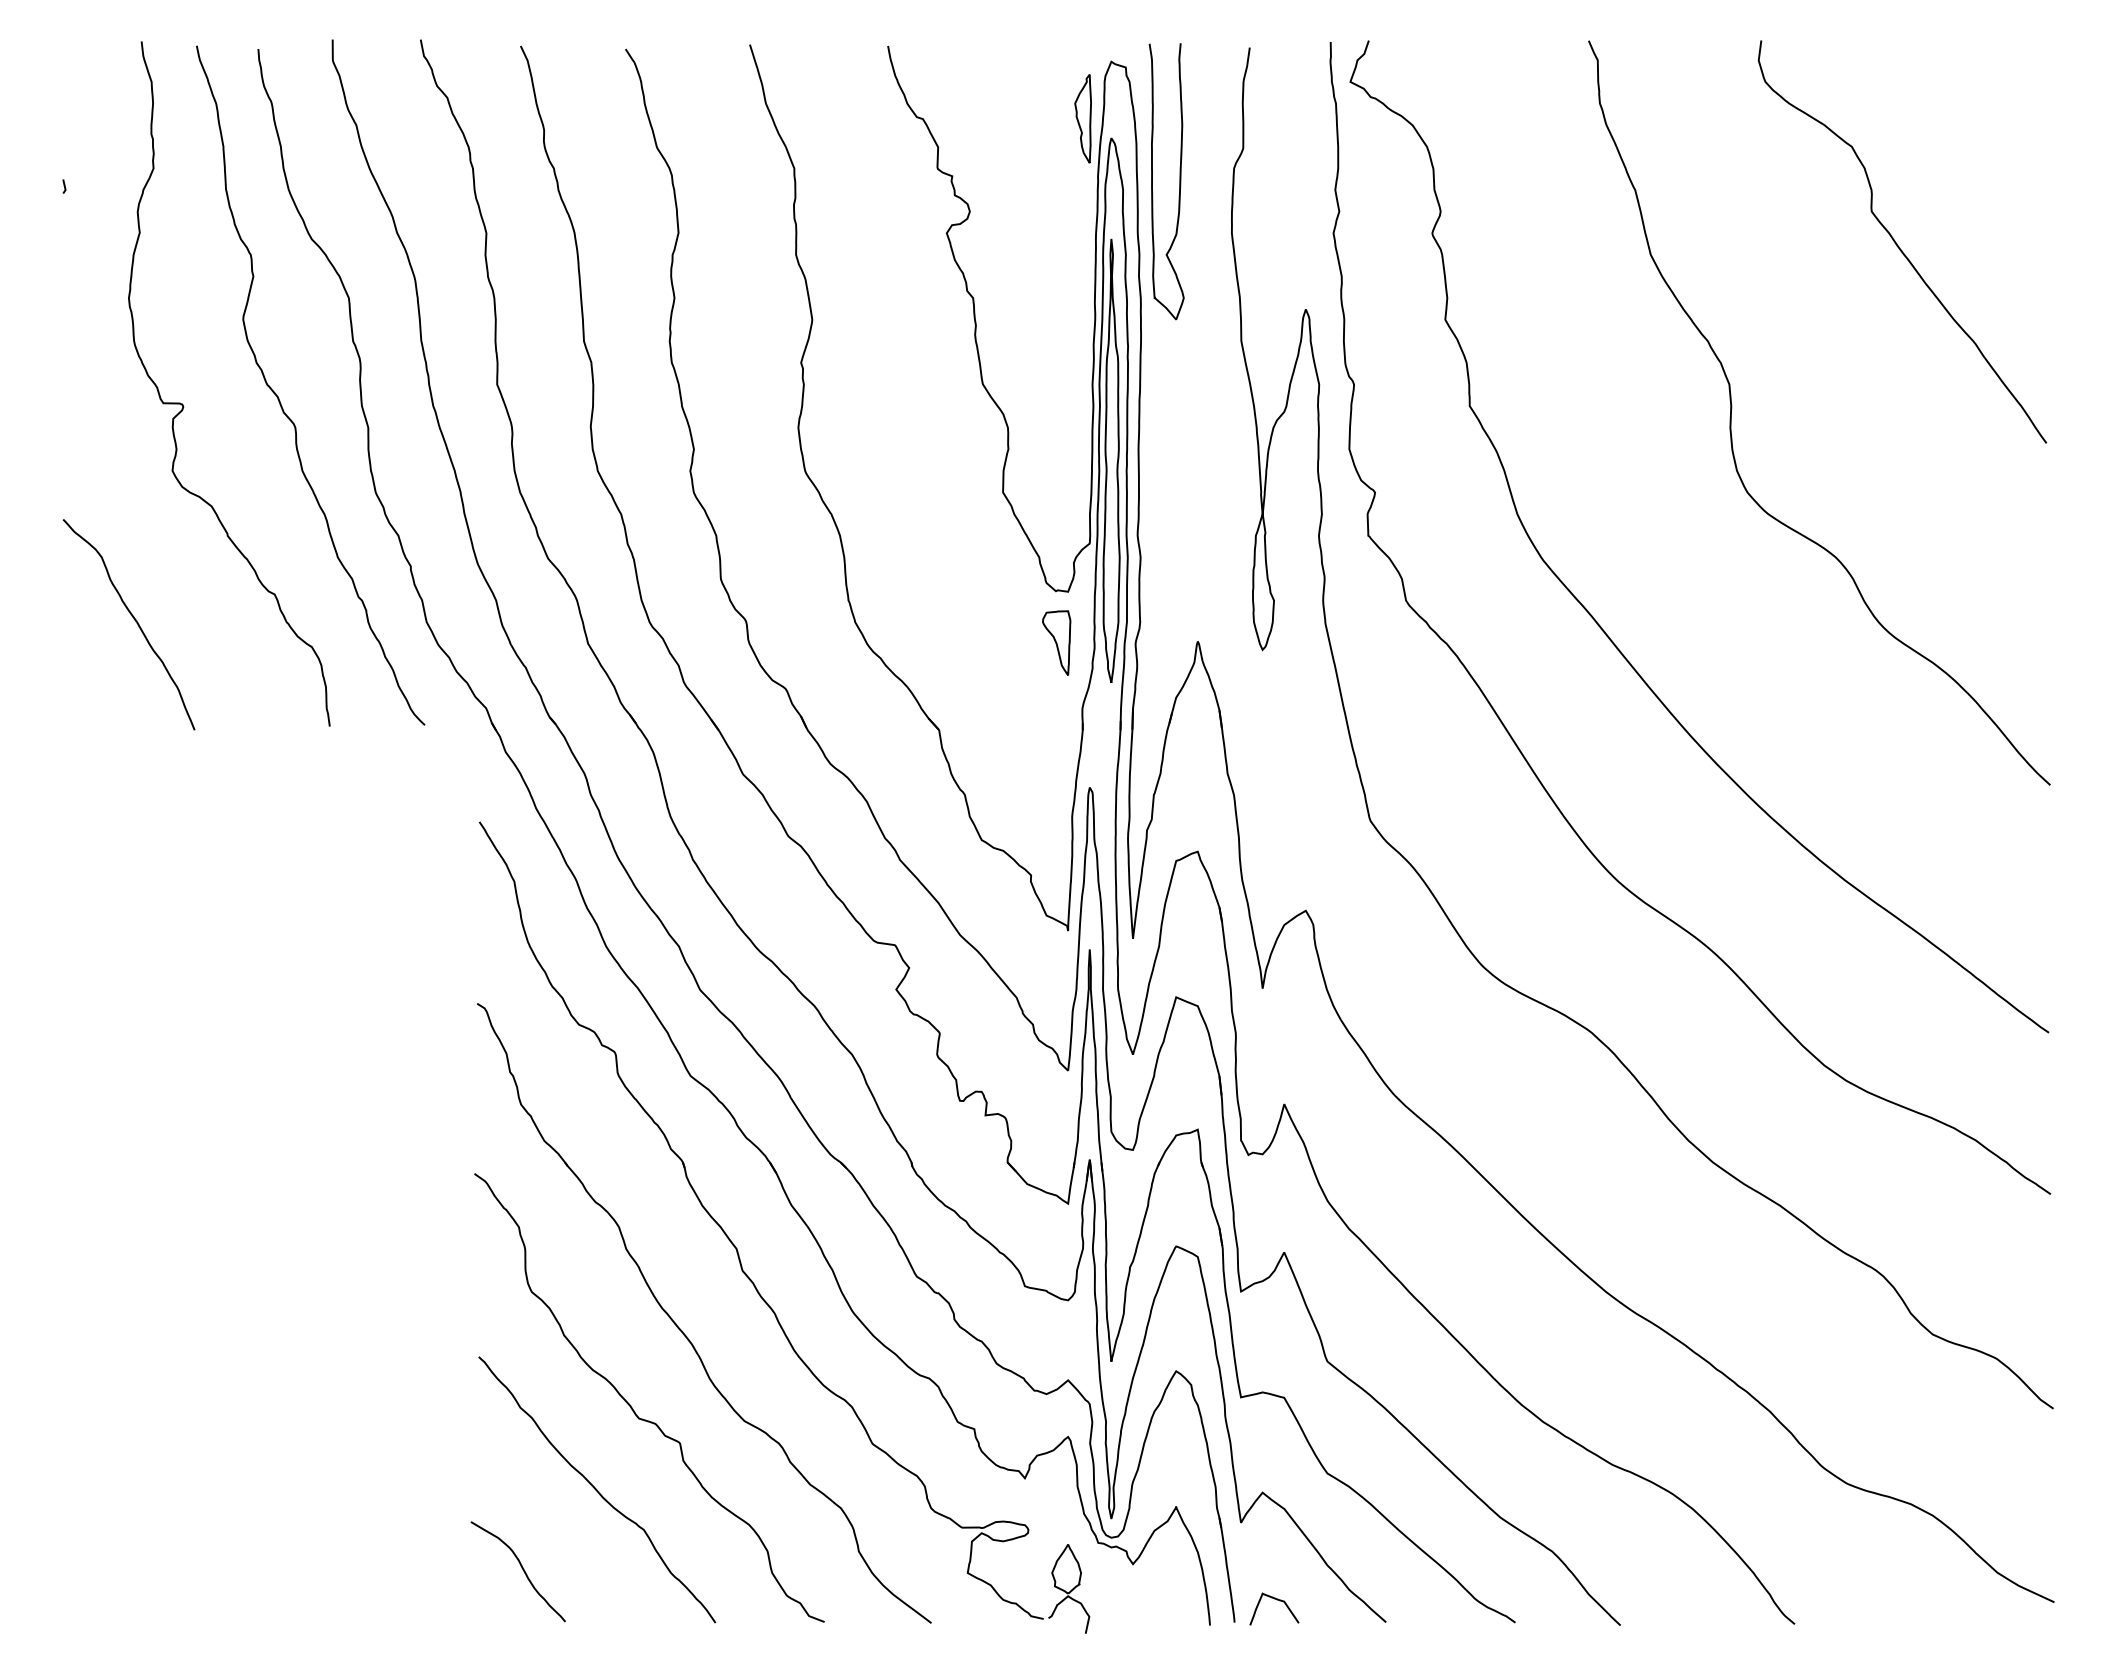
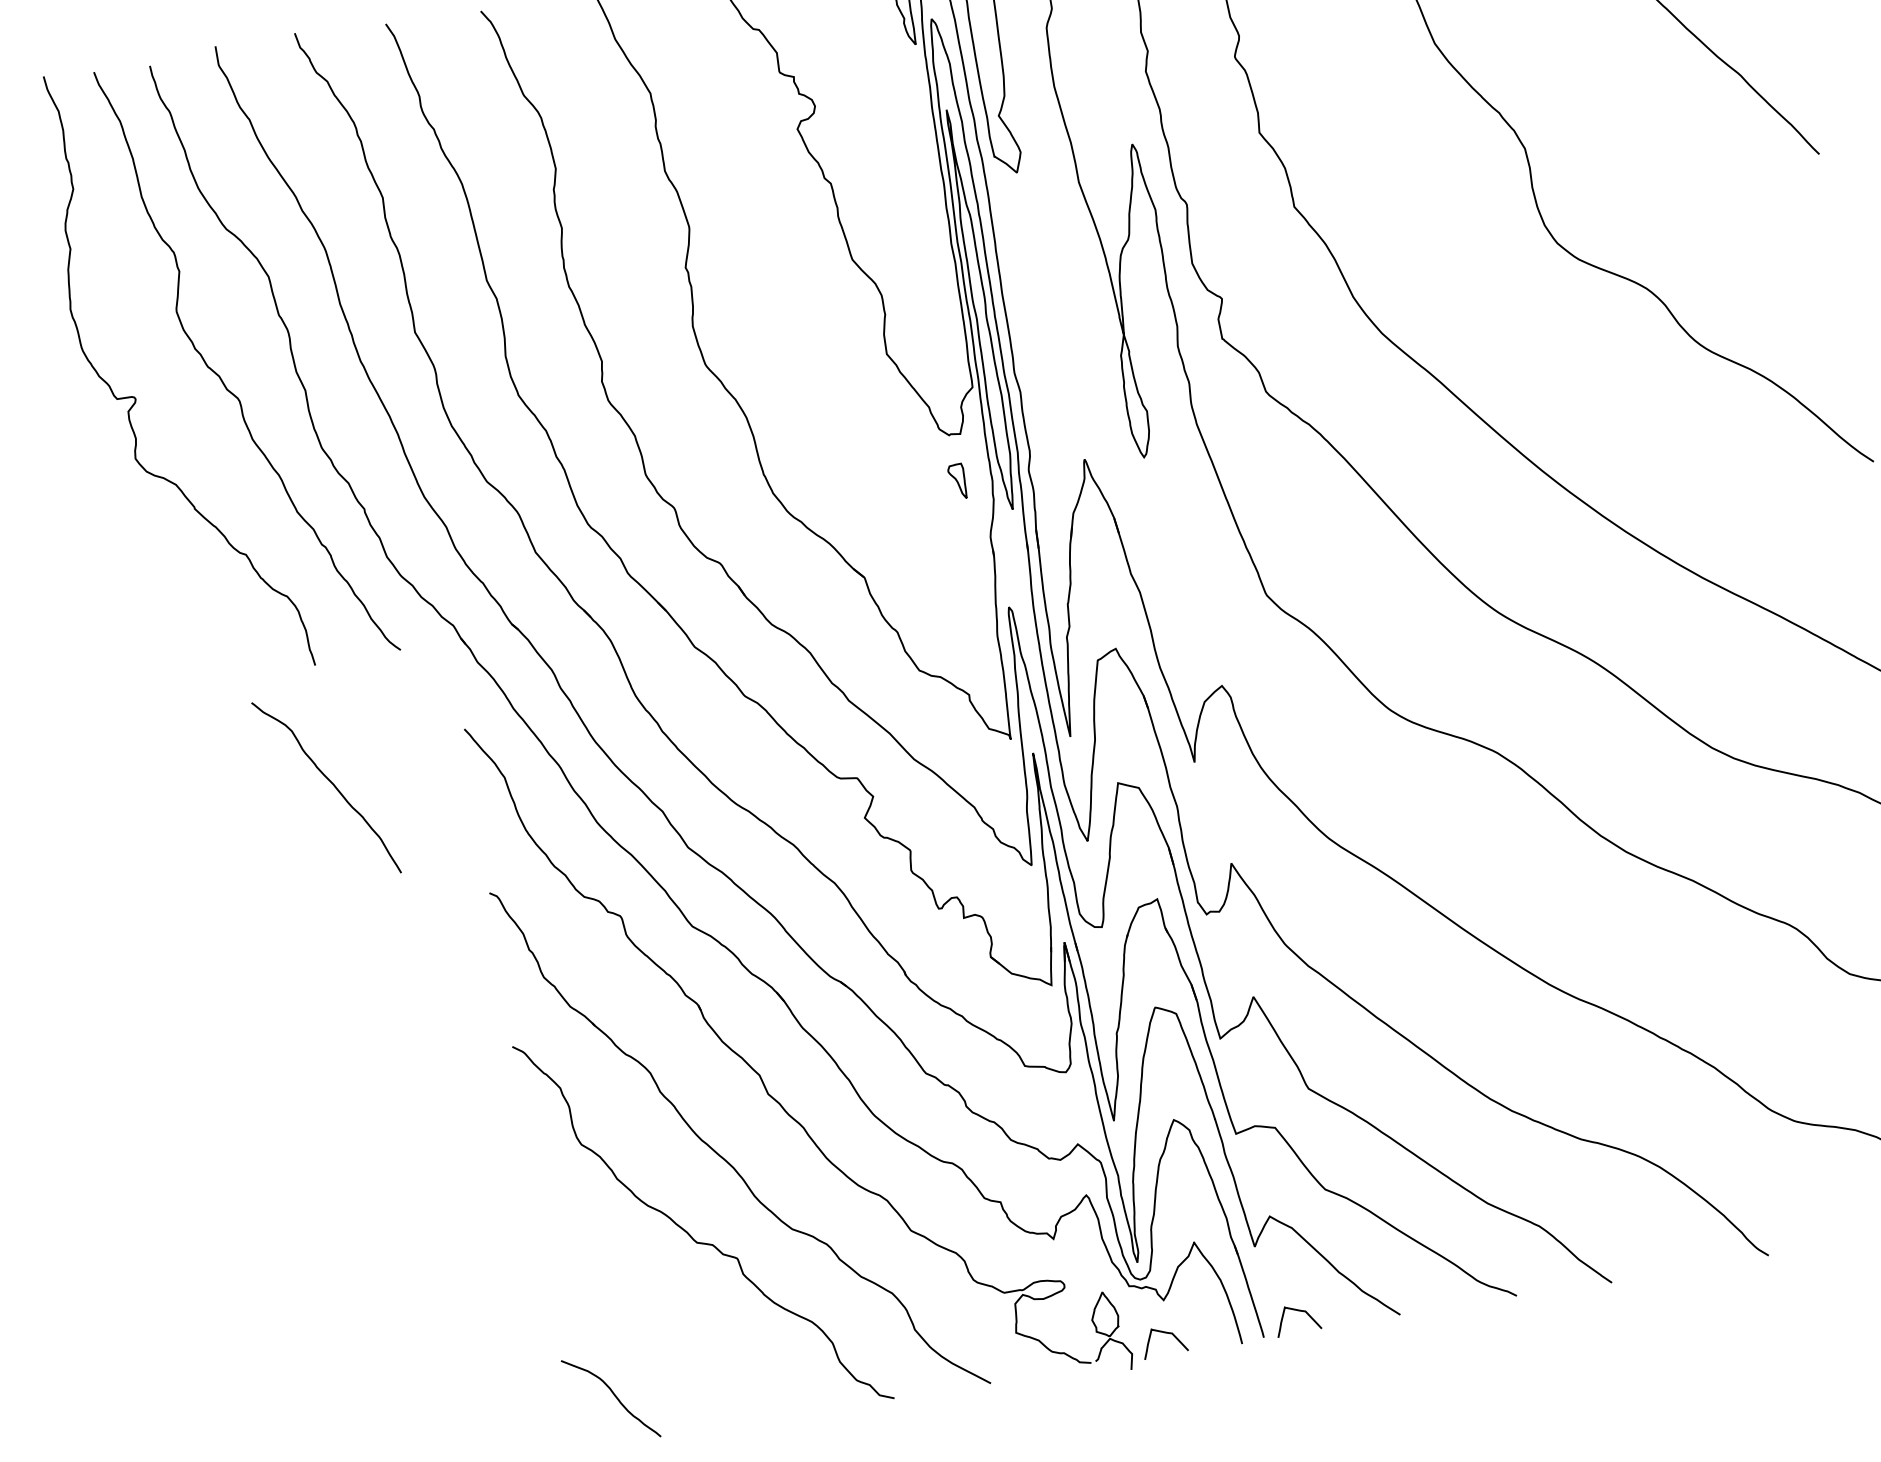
curve: (134, 620) -> (330, 783), moved
part: (1056, 642) -> (957, 481), size x0.6
curve: (597, 1489) -> (670, 1312), removed
curve: (1128, 1600) -> (1165, 1333), added

